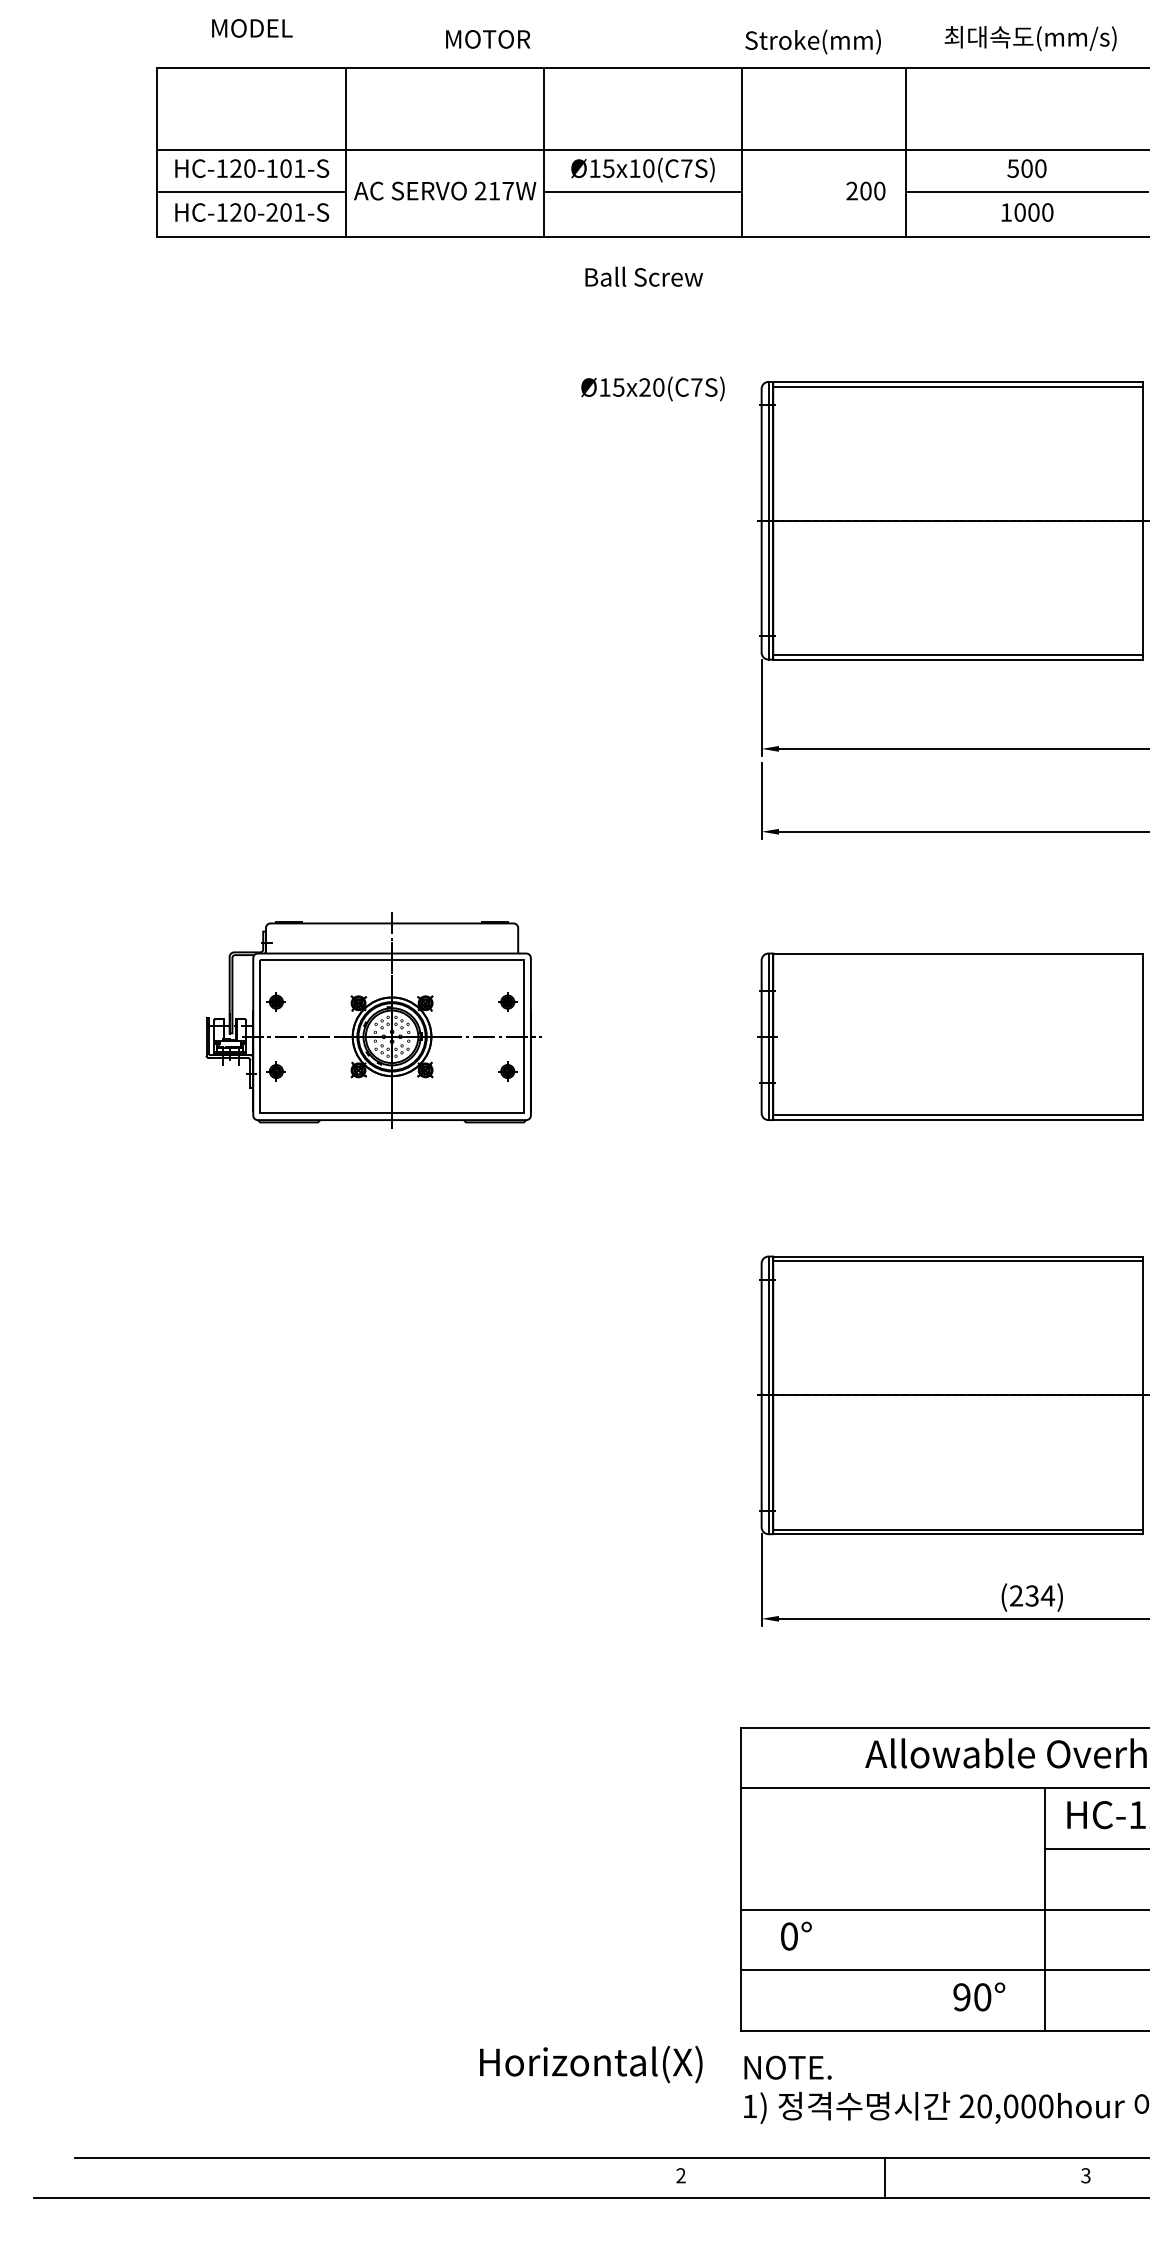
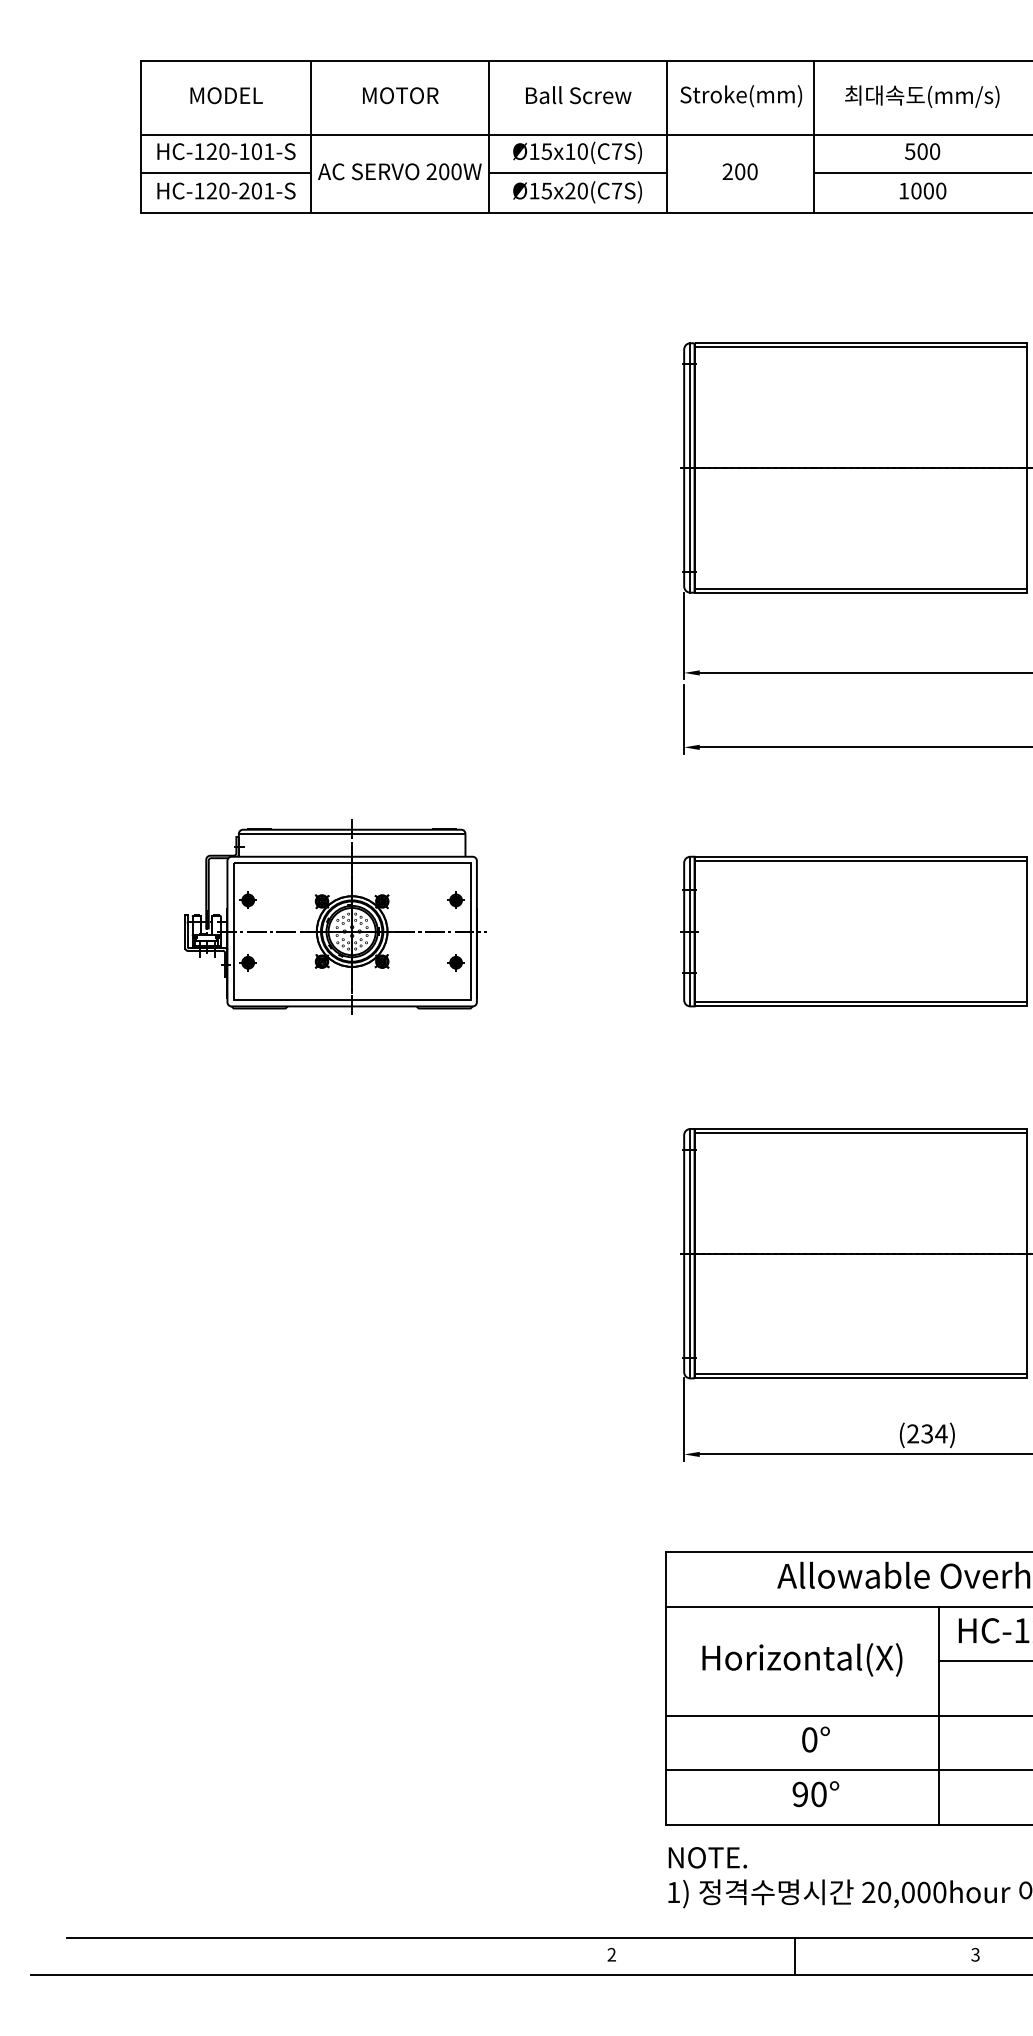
text: (252, 28) -> (226, 95), moved
text: (1030, 38) -> (922, 96), moved
text: (488, 39) -> (401, 95), moved
text: (812, 41) -> (740, 95), moved
text: (501, 190) -> (450, 171), 217W -> 200W
text: (865, 190) -> (739, 171), moved
text: (643, 276) -> (578, 94), moved
text: (652, 388) -> (577, 191), moved
line: (391, 928) -> (351, 834), added
line: (958, 958) -> (861, 861), added
text: (796, 1935) -> (816, 1738), moved
text: (979, 1996) -> (816, 1793), moved
text: (591, 2064) -> (802, 1659), moved

